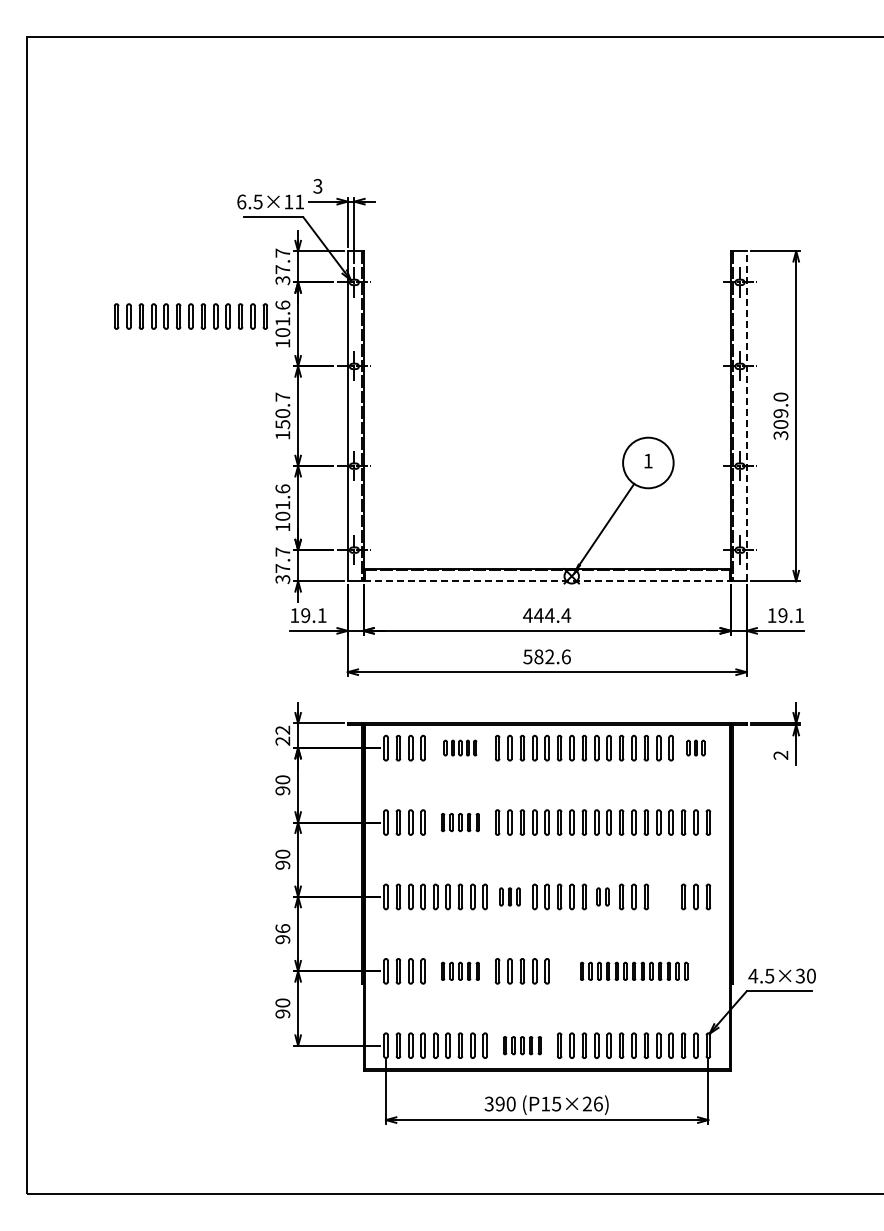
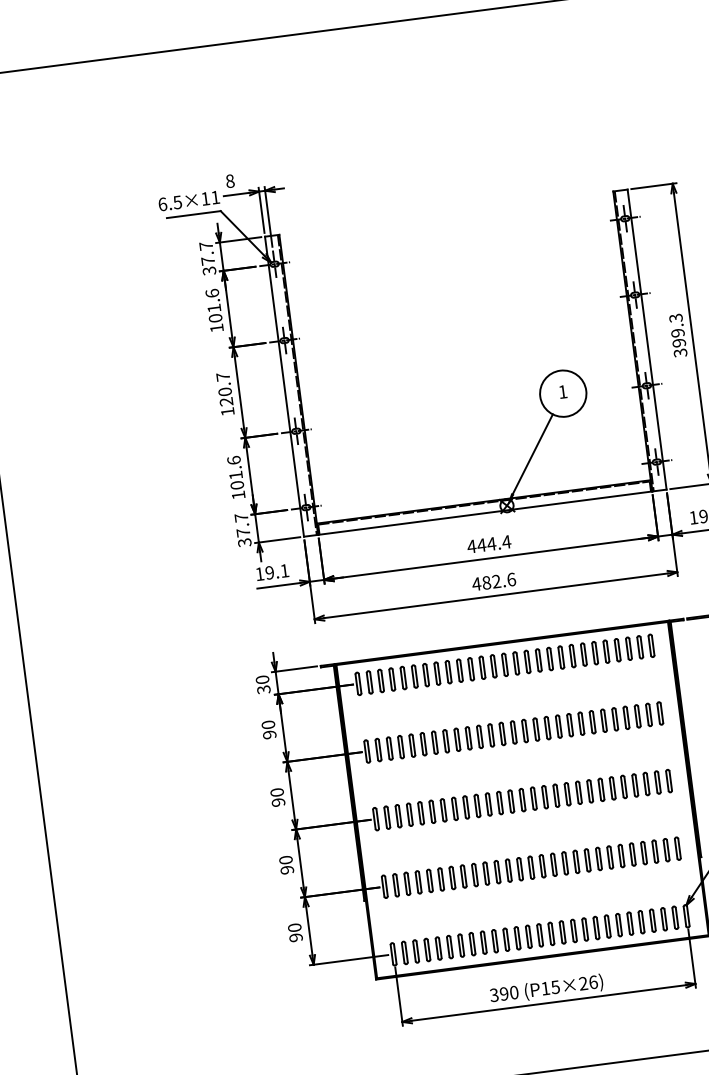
text: (317, 186) -> (229, 181), 3 -> 8
part: (191, 316) -> (130, 314), removed
text: (780, 410) -> (677, 330), 309.0 -> 399.3
line: (746, 415) -> (646, 338), dashed -> solid
text: (282, 424) -> (226, 401), 150.7 -> 120.7
line: (547, 581) -> (485, 513), dashed -> solid
text: (527, 656) -> (476, 583), 582.6 -> 482.6
text: (282, 735) -> (262, 684), 22 -> 30
part: (460, 747) -> (426, 674), size x1.67
part: (695, 747) -> (639, 646), size x1.67
part: (460, 822) -> (434, 742), size x1.43
part: (509, 896) -> (488, 804), size x1.43
part: (602, 896) -> (572, 793), size x1.43
part: (664, 896) -> (629, 785), added
text: (282, 928) -> (285, 860), 96 -> 90
part: (460, 971) -> (452, 878), size x1.43
part: (634, 971) -> (610, 857), size x1.43
part: (522, 1045) -> (517, 938), size x1.43

